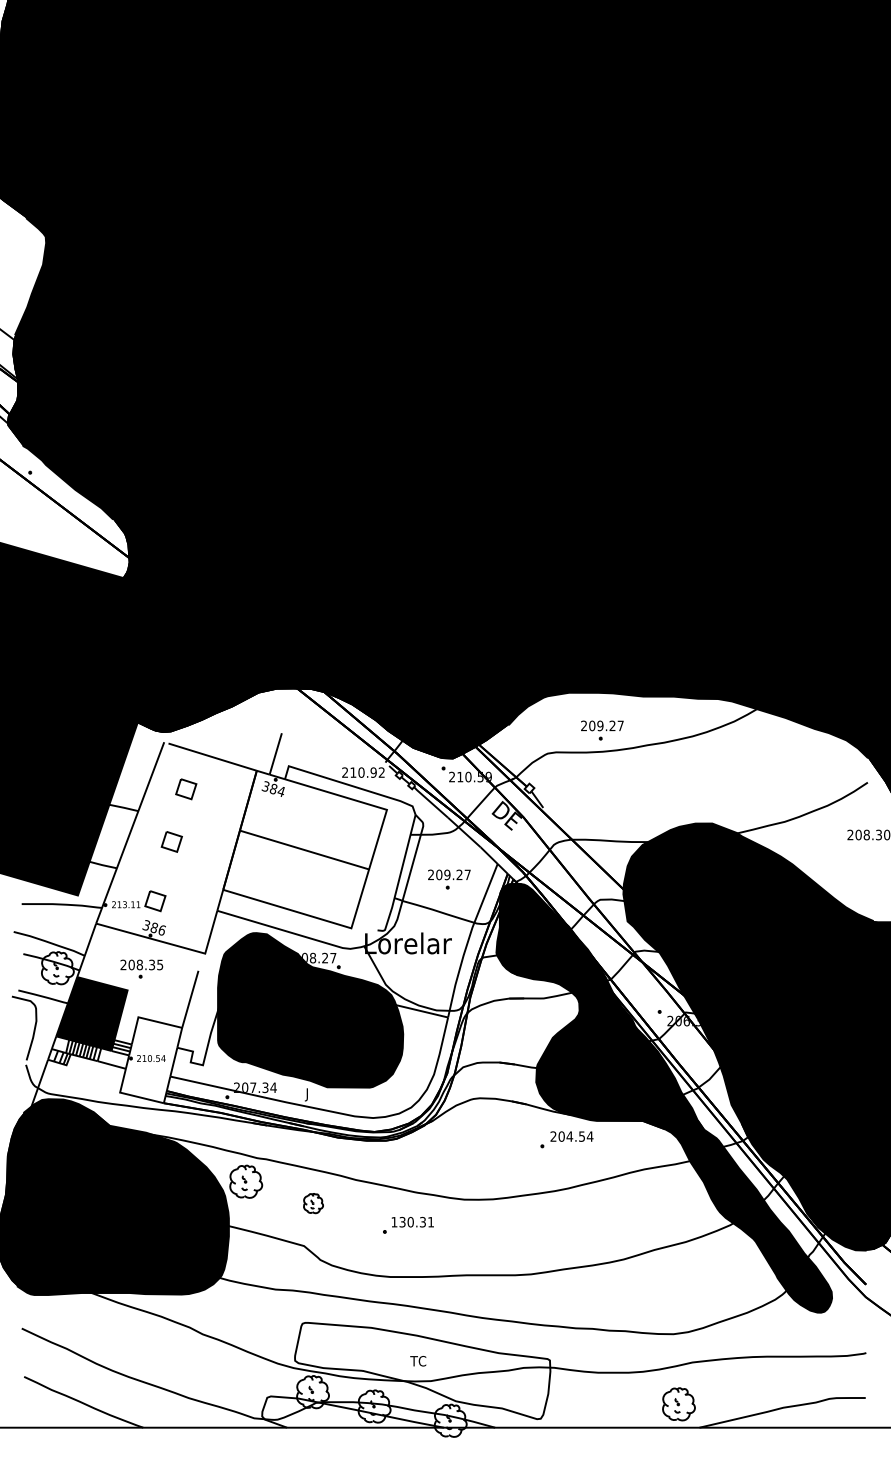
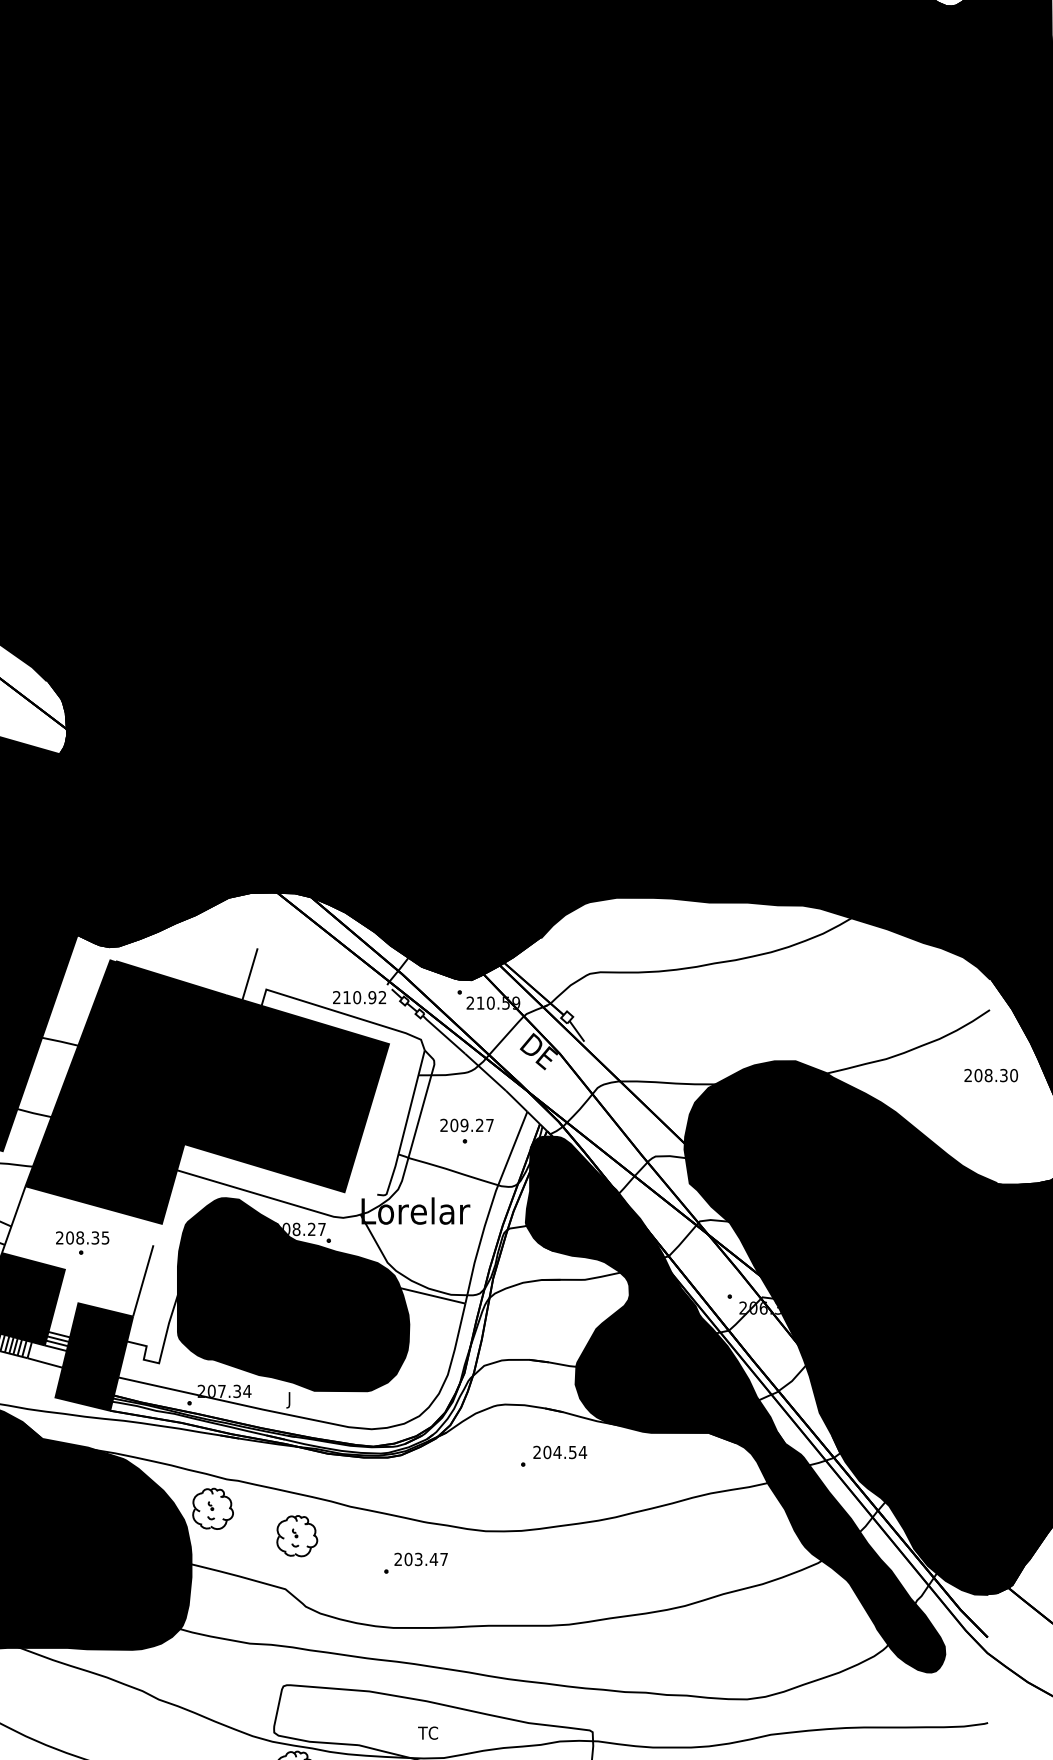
part: (602, 730) -> (658, 944), removed
fill: (241, 847) -> (207, 1091), added
fill: (151, 1060) -> (94, 1357), added
part: (566, 1139) -> (553, 1456), moved
part: (313, 1203) -> (297, 1536), size x1.67
text: (412, 1221) -> (420, 1558), 130.31 -> 203.47

